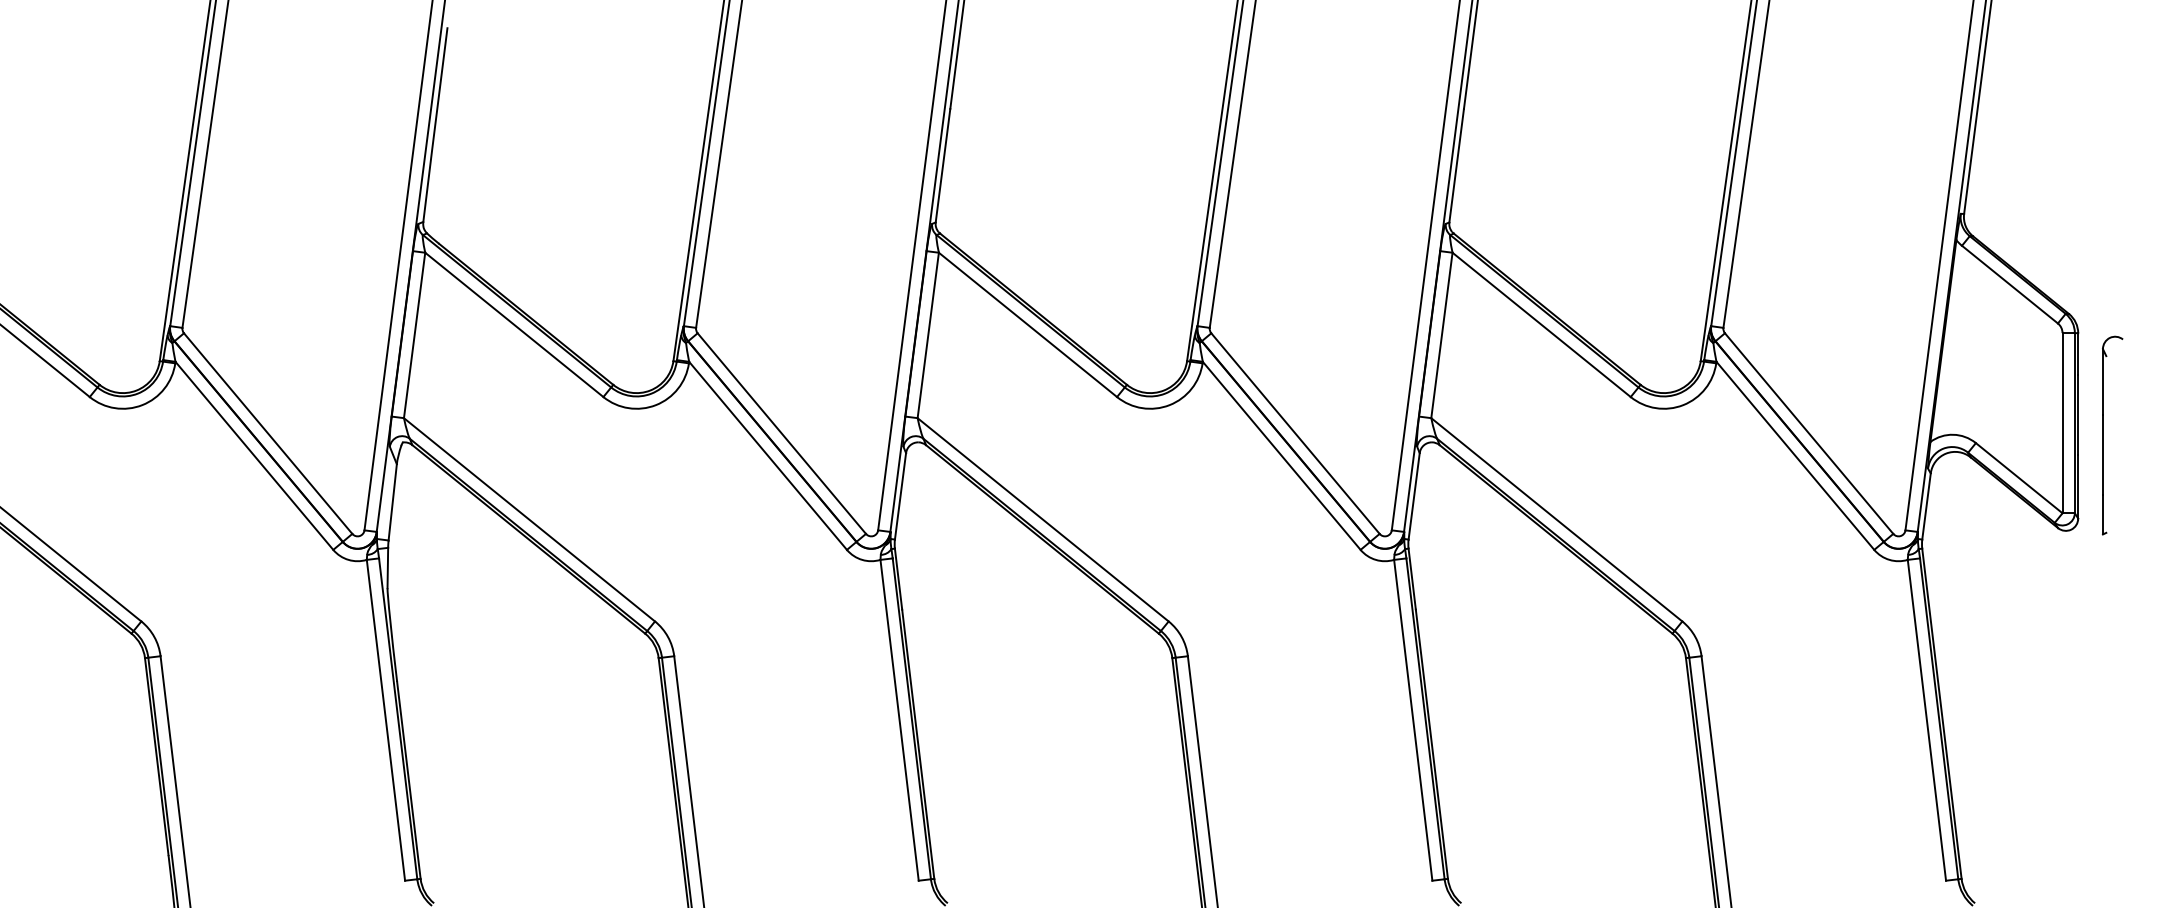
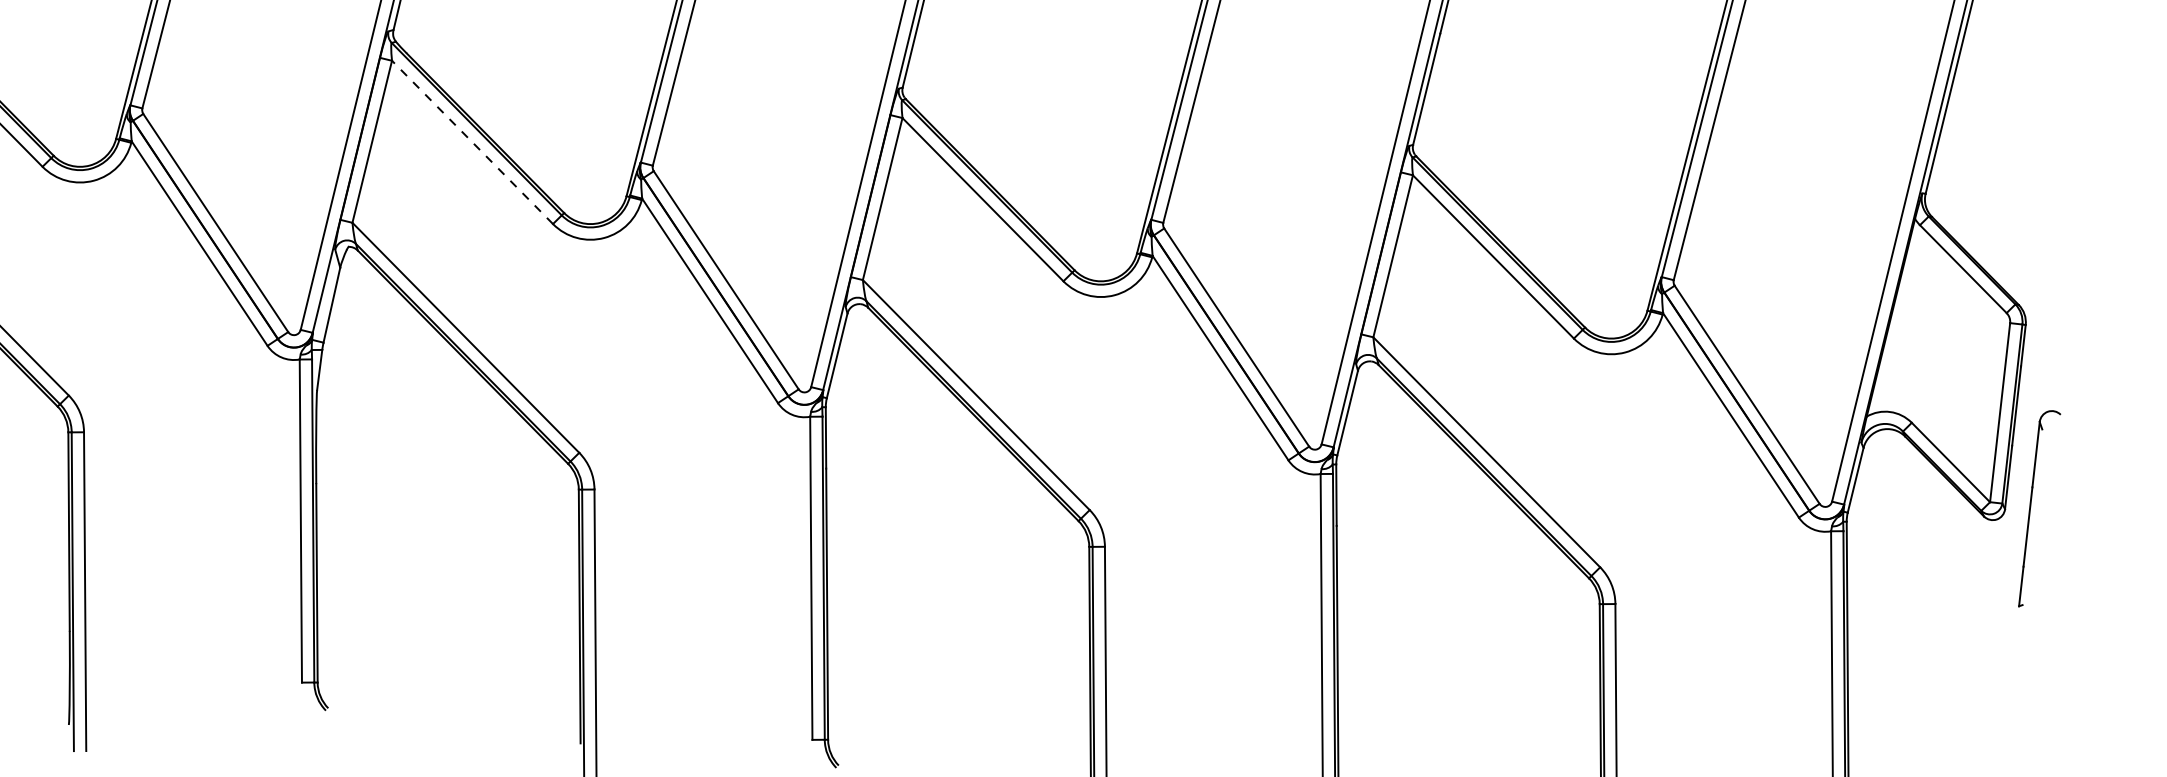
line: (514, 324) -> (472, 142), solid -> dashed
part: (2103, 435) -> (2030, 507), moved

